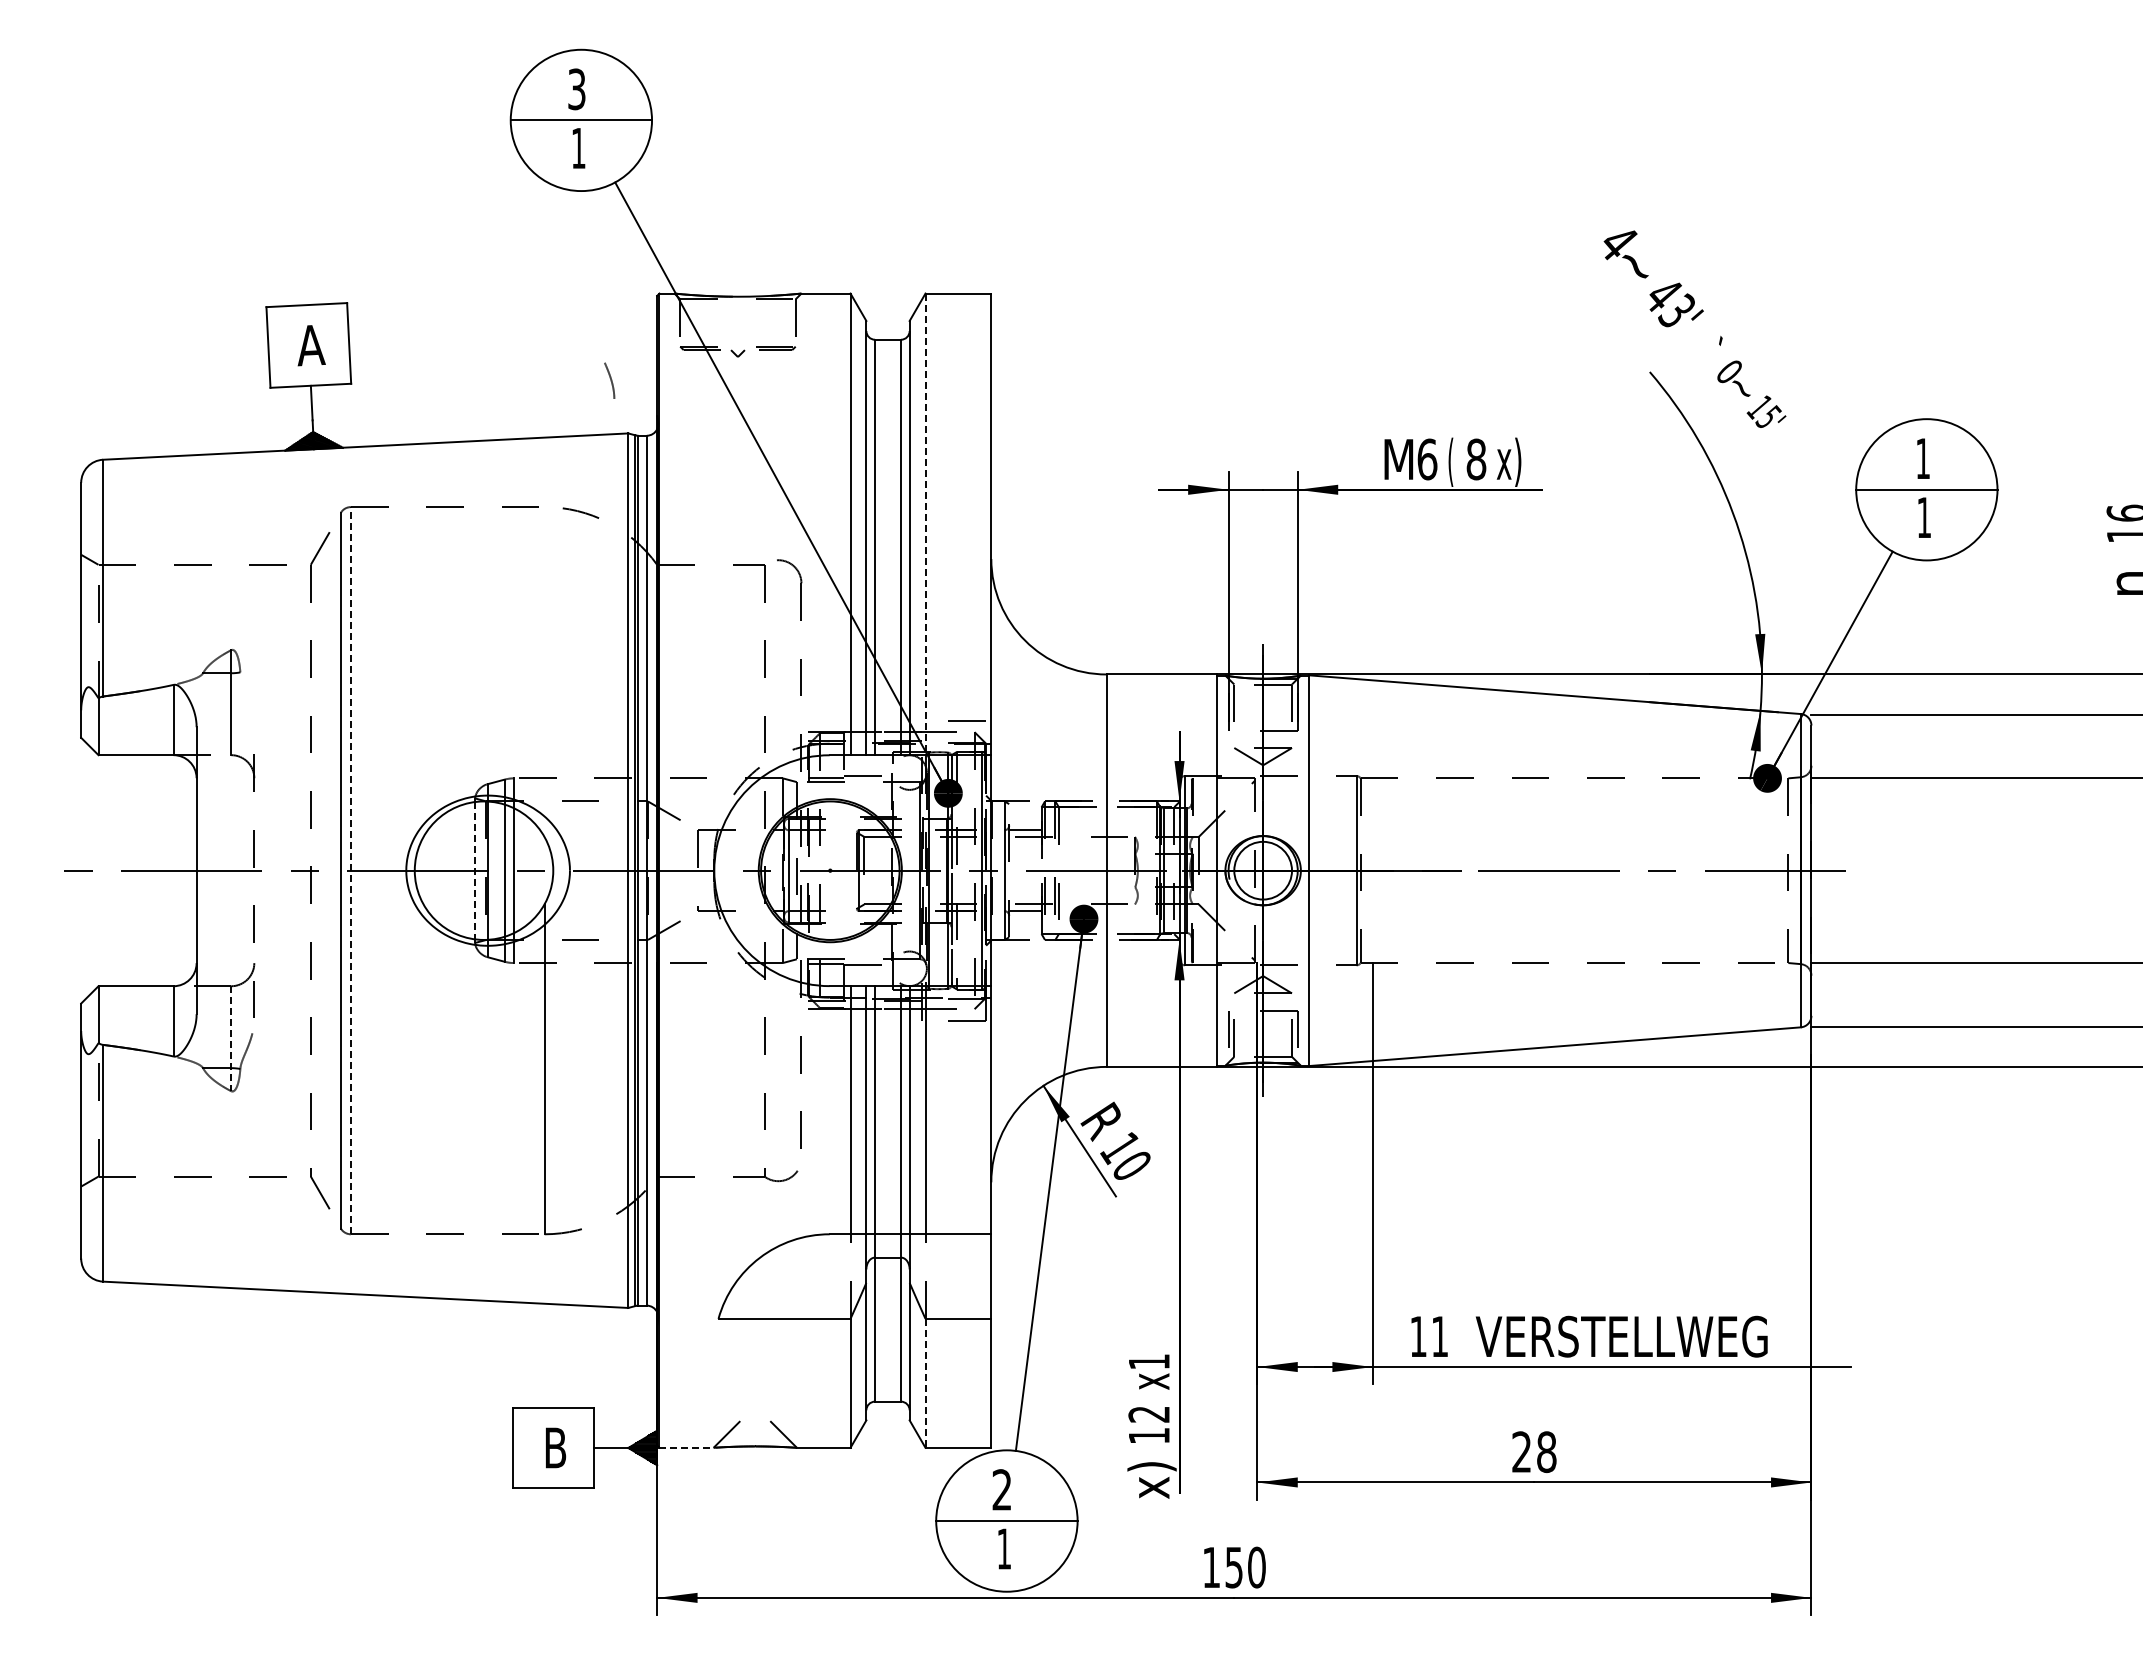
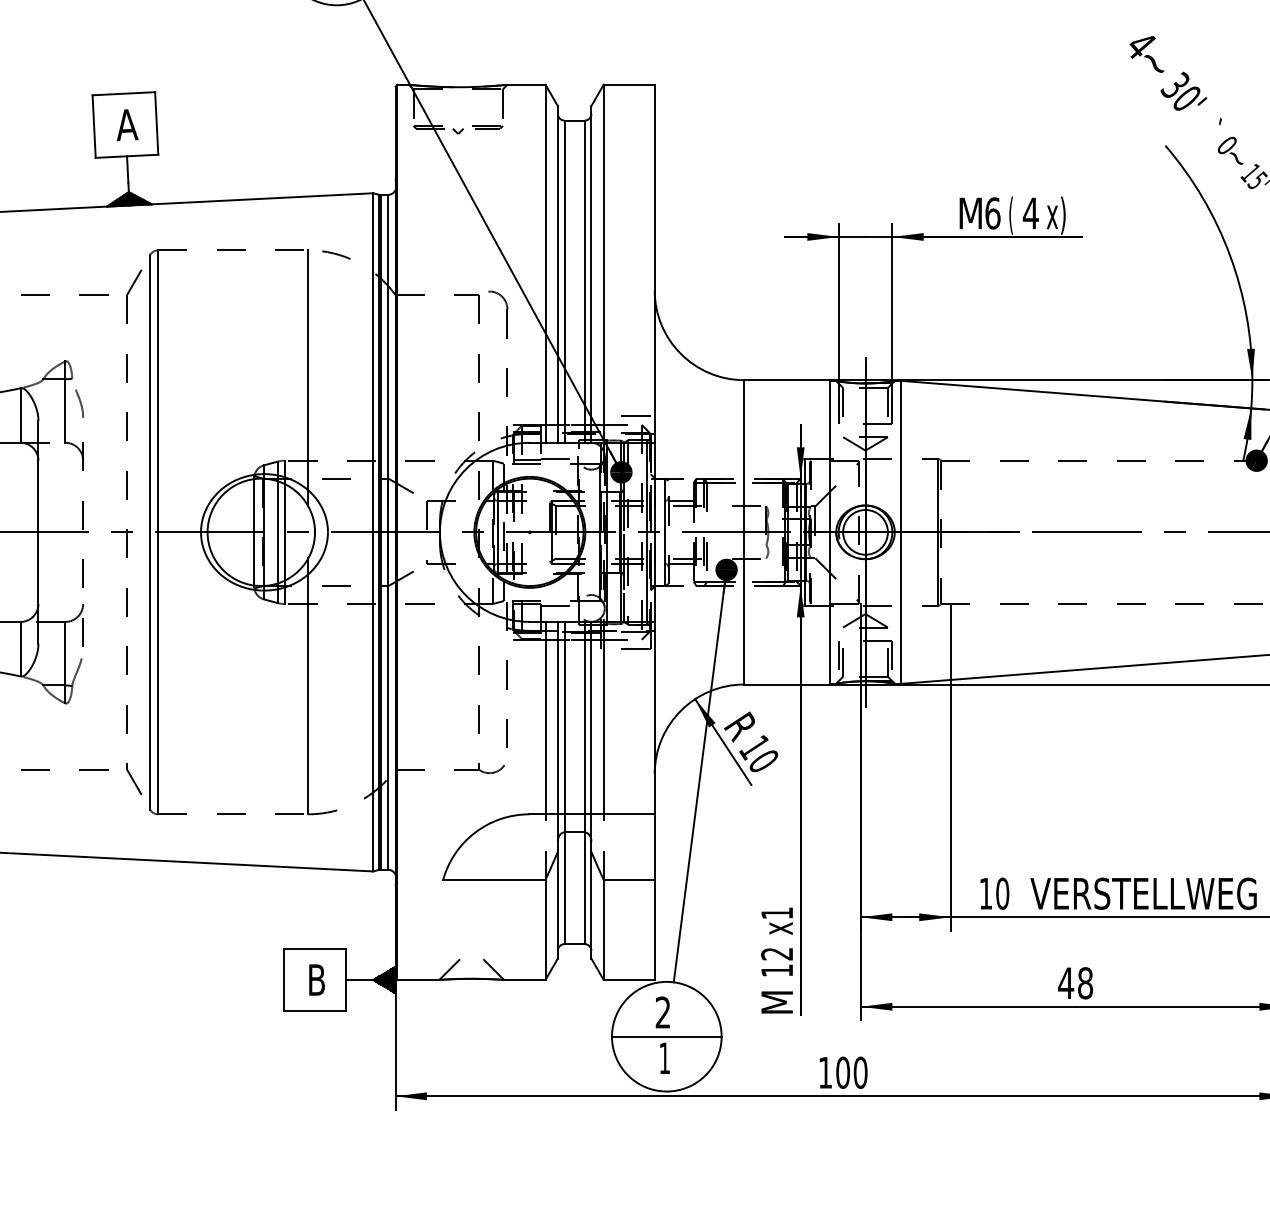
text: (1668, 301) -> (1179, 90), 43' -> 30'
curve: (610, 380) -> (80, 403), moved
text: (1476, 459) -> (1030, 213), 8 -> 4
line: (925, 524) -> (603, 263), dashed -> solid
line: (544, 672) -> (308, 378), added
line: (350, 870) -> (157, 532), dashed -> solid
line: (474, 870) -> (253, 532), dashed -> solid
line: (231, 1039) -> (65, 663), dashed -> solid
text: (1439, 1336) -> (1002, 893), 11 -> 10
line: (925, 1383) -> (603, 930), dashed -> solid
line: (687, 1447) -> (419, 979), dashed -> solid
text: (1521, 1451) -> (1065, 982), 28 -> 48
text: (1151, 1480) -> (778, 1005), x) -> M
text: (1234, 1567) -> (843, 1072), 150 -> 100

